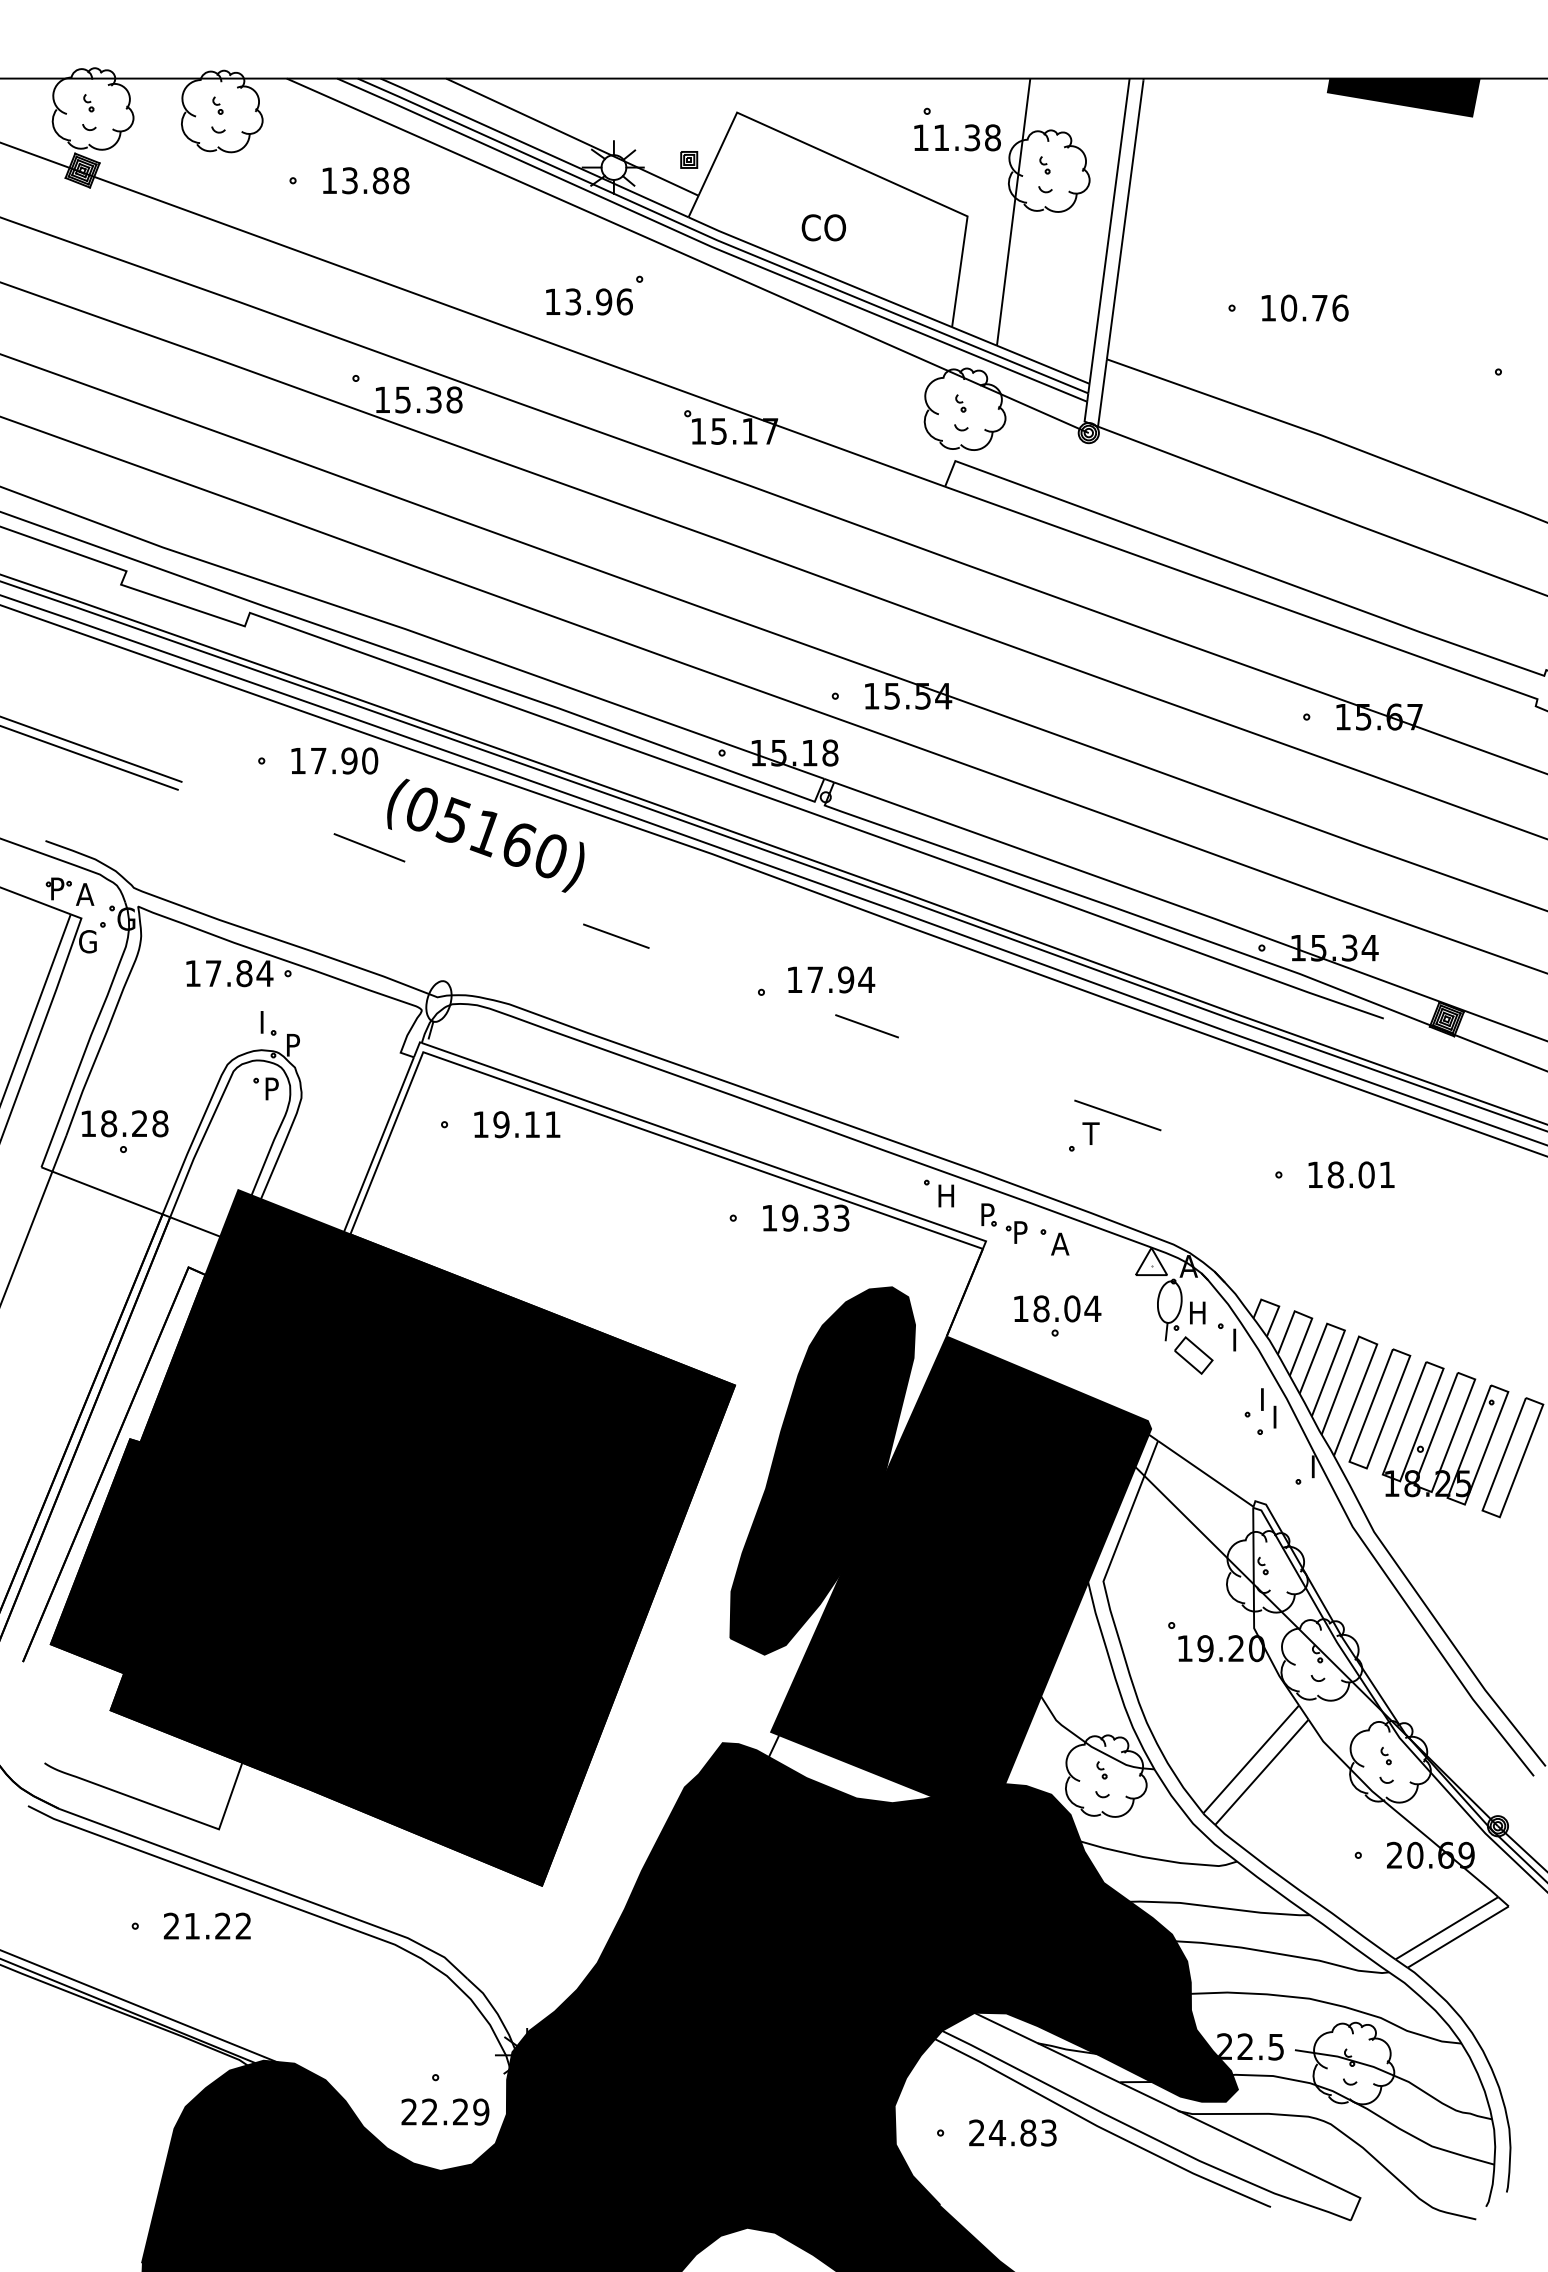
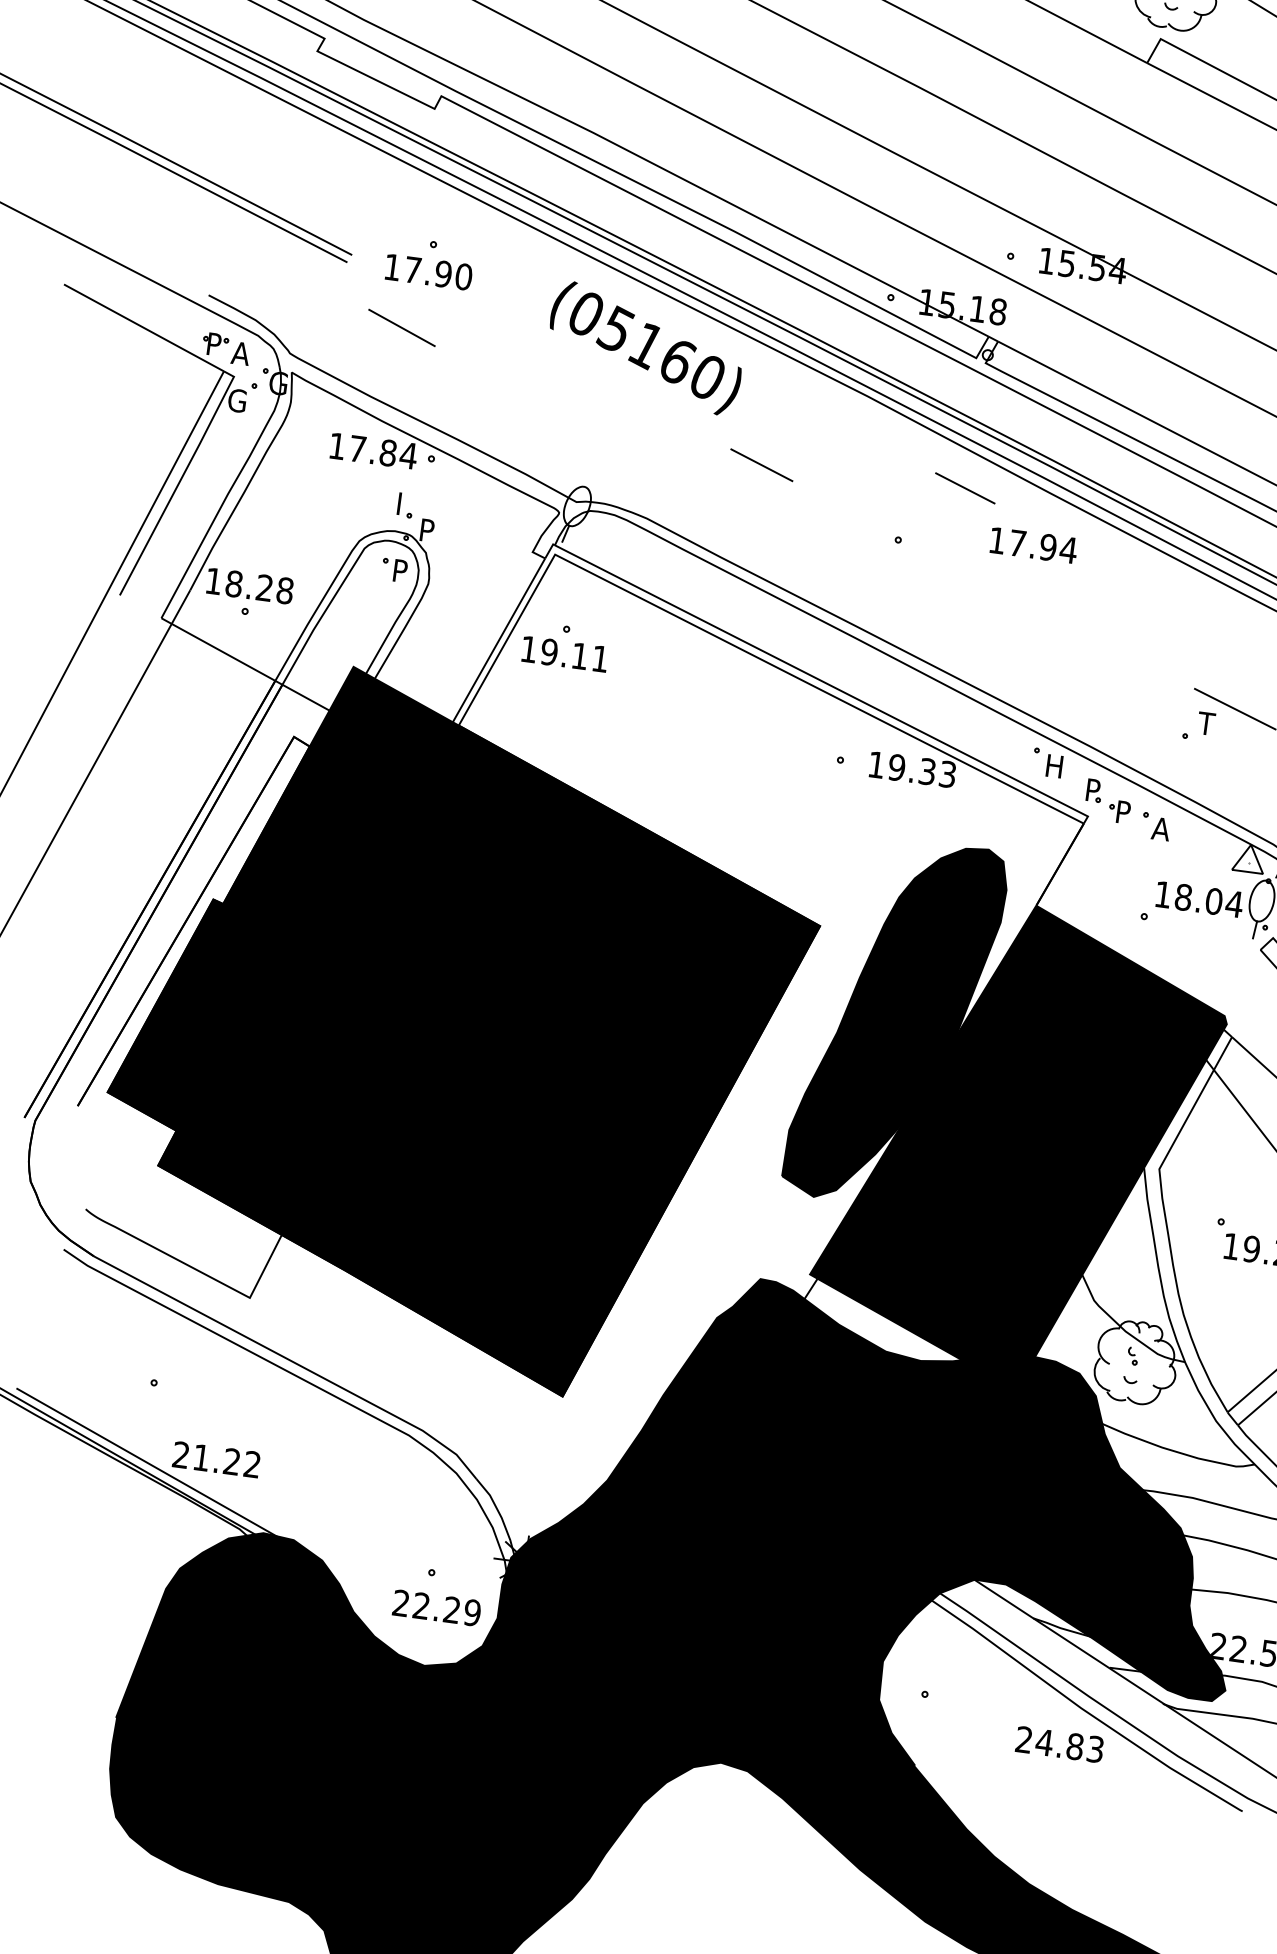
text: (334, 760) -> (428, 271), moved
line: (369, 847) -> (402, 327), moved
text: (831, 979) -> (1033, 545), moved
line: (866, 1026) -> (964, 488), moved
text: (517, 1124) -> (565, 654), moved
text: (1057, 1308) -> (1199, 899), moved
text: (206, 1925) -> (215, 1458), moved
text: (1012, 2132) -> (1059, 1744), moved

